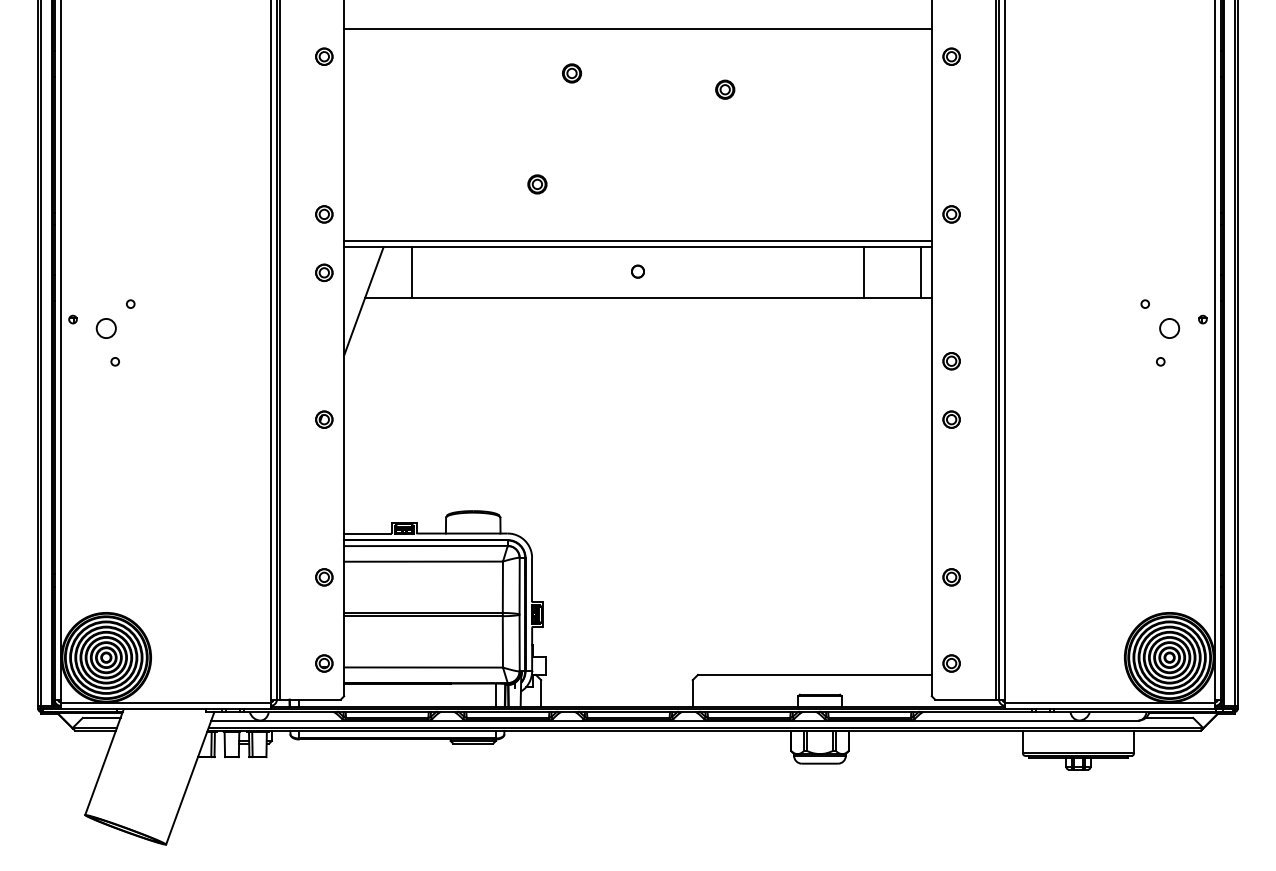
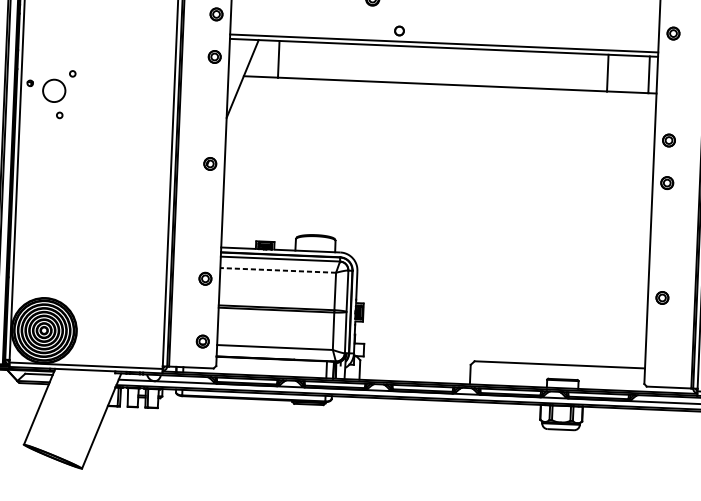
part: (637, 271) -> (399, 30), moved
circle: (105, 328) -> (53, 90), size x1.6
line: (423, 561) -> (278, 270), solid -> dashed
part: (951, 663) -> (659, 360), removed

